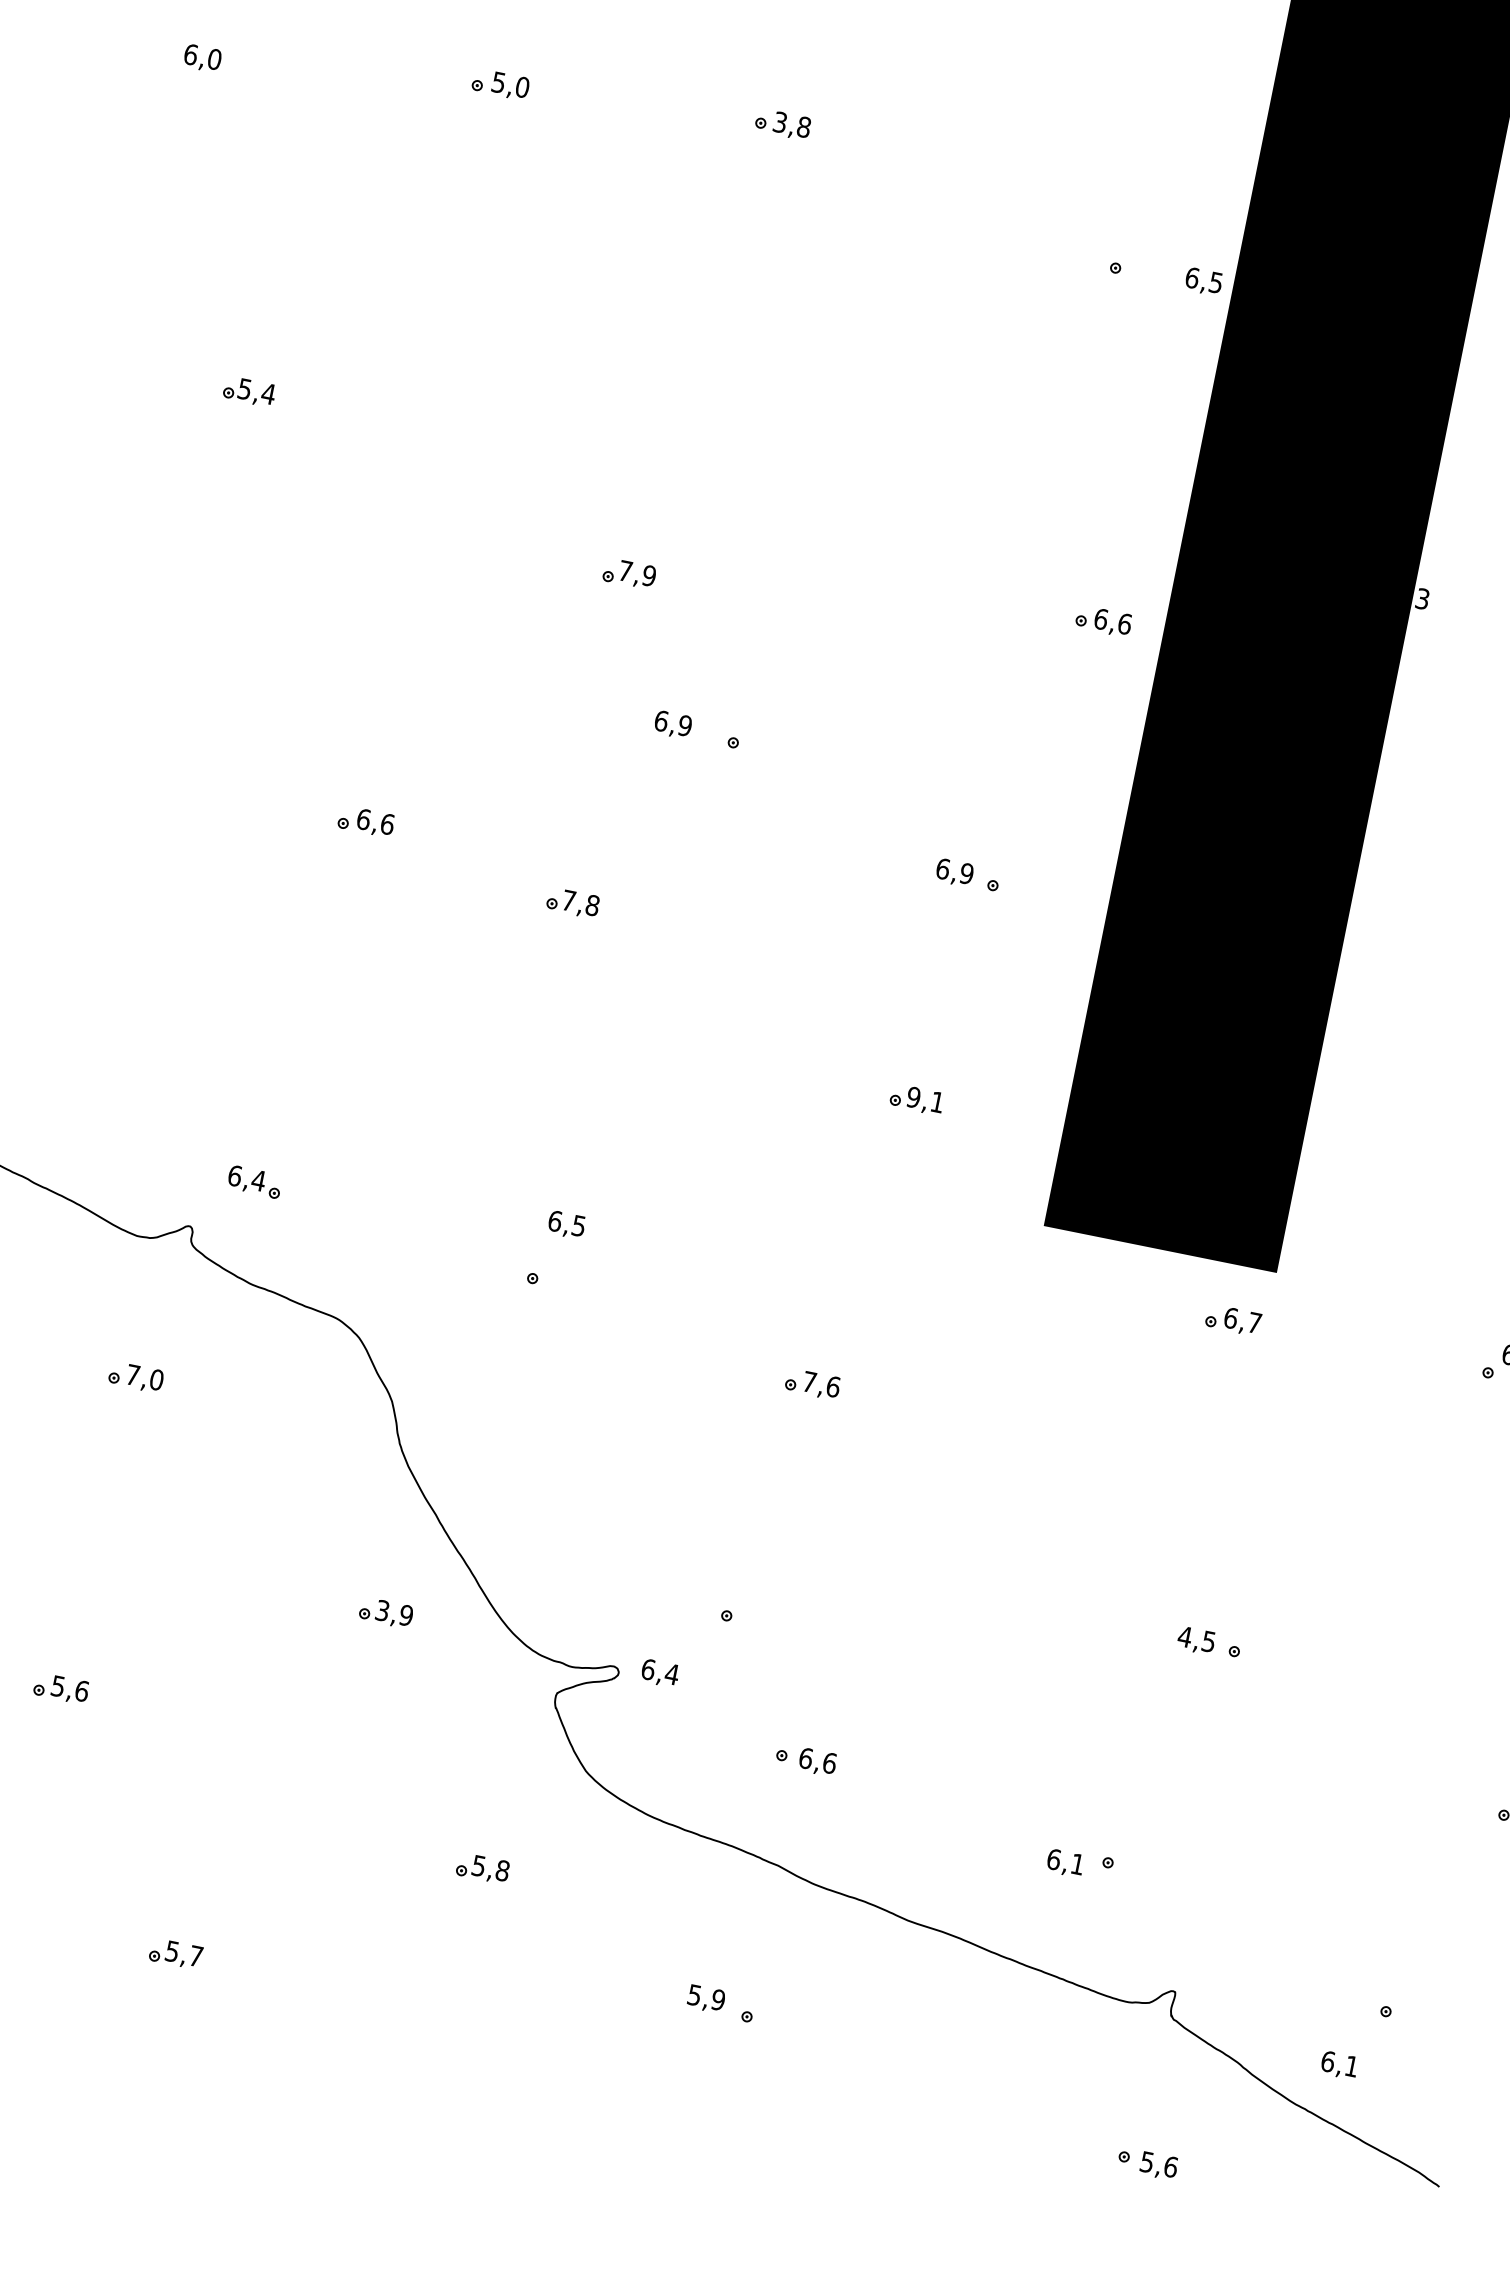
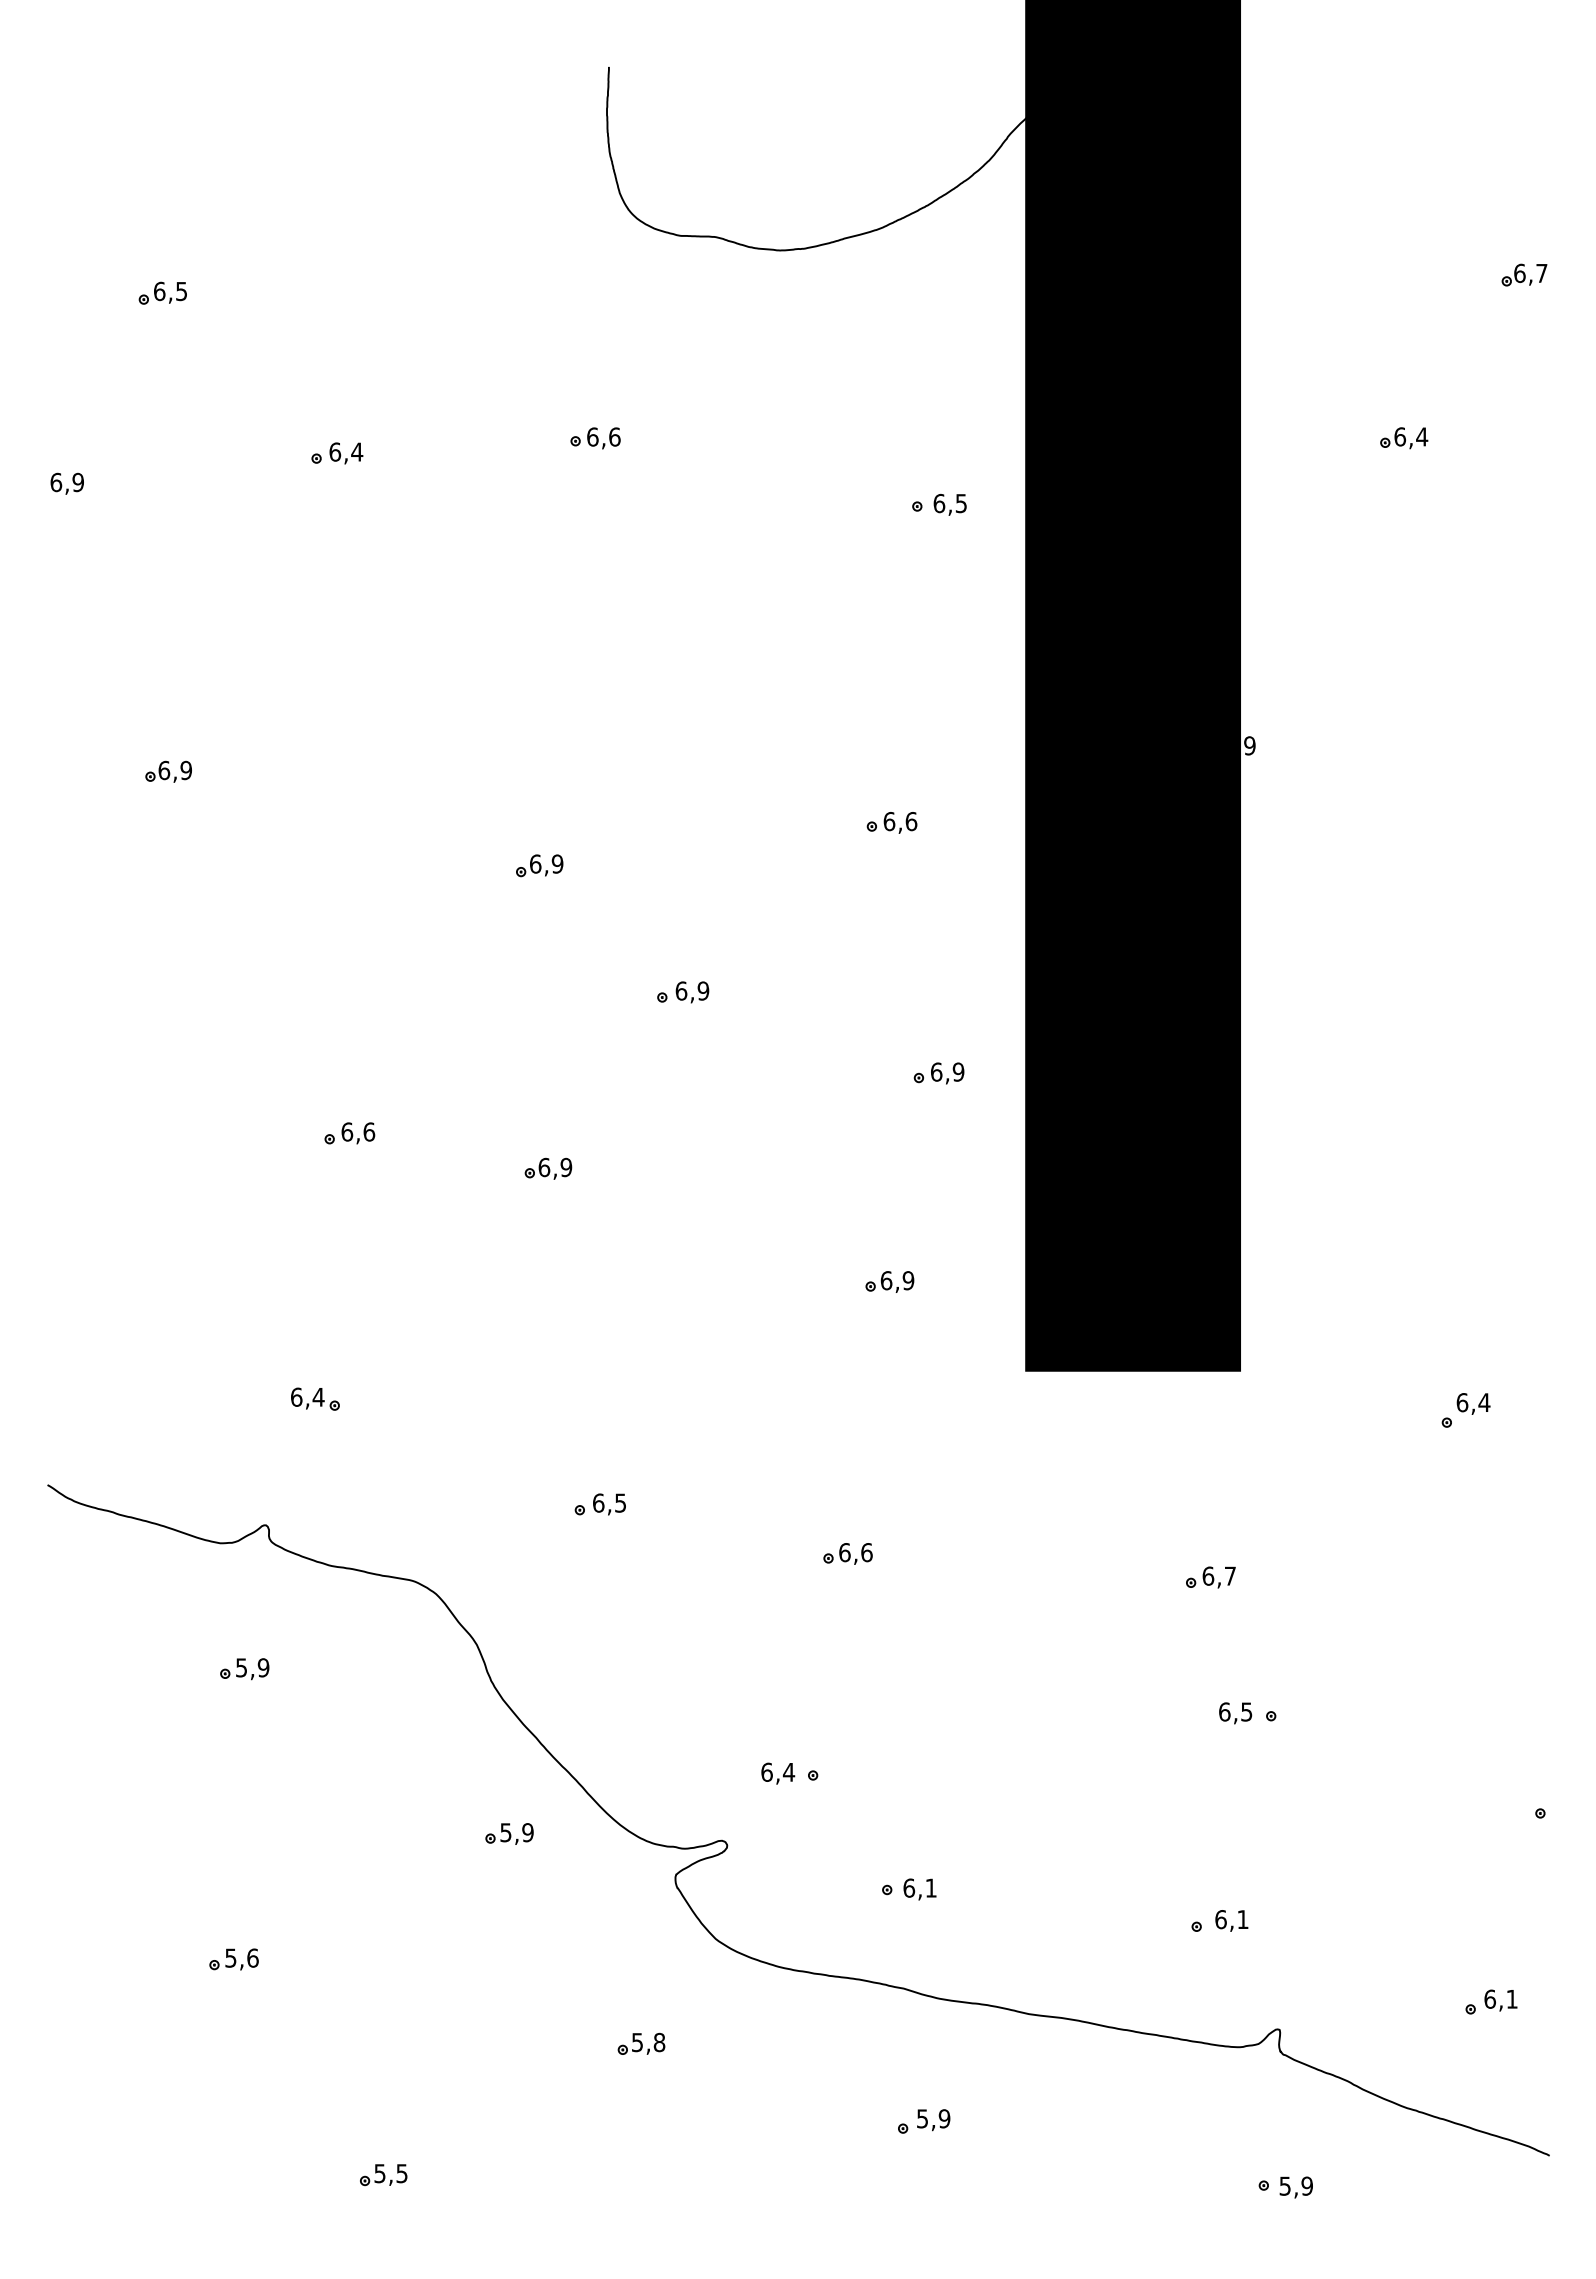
text: (214, 59) -> (78, 482), 6,0 -> 6,9
text: (511, 84) -> (346, 451), 5,0 -> 6,4
text: (791, 124) -> (603, 436), 3,8 -> 6,6
text: (1203, 281) -> (949, 504), moved
text: (257, 391) -> (175, 770), 5,4 -> 6,9
text: (625, 570) -> (535, 863), 7,9 -> 6,9
text: (1422, 598) -> (1249, 745), 6,3 -> 6,9
part: (1103, 620) -> (891, 822), moved
text: (673, 725) -> (692, 992), moved
text: (954, 872) -> (947, 1073), moved
text: (580, 903) -> (555, 1167), 7,8 -> 6,9
text: (925, 1099) -> (897, 1280), 9,1 -> 6,9
part: (255, 1181) -> (315, 1398), moved
text: (566, 1225) -> (609, 1504), moved
part: (1233, 1320) -> (1210, 1577), moved
text: (144, 1377) -> (252, 1667), 7,0 -> 5,9
text: (809, 1381) -> (844, 1552), 7,6 -> 6,6
text: (383, 1610) -> (506, 1832), 3,9 -> 5,9
text: (1184, 1636) -> (1224, 1711), 4,5 -> 6,5
text: (660, 1673) -> (778, 1773), moved
text: (830, 1762) -> (931, 1887), 6,6 -> 6,1
text: (1065, 1862) -> (1231, 1920), moved
text: (195, 1956) -> (401, 2173), 5,7 -> 5,5
text: (706, 1999) -> (933, 2120), moved
text: (1339, 2065) -> (1500, 2000), moved
text: (1171, 2166) -> (1307, 2185), 5,6 -> 5,9

